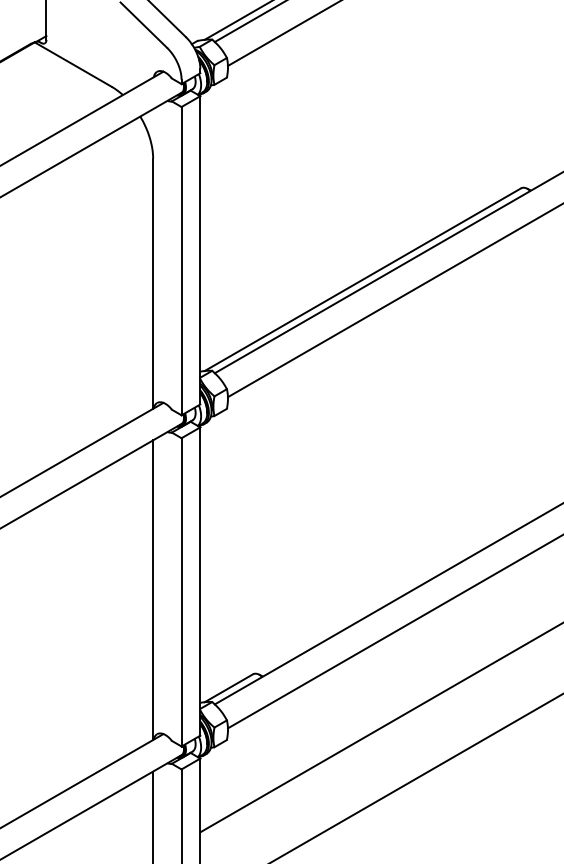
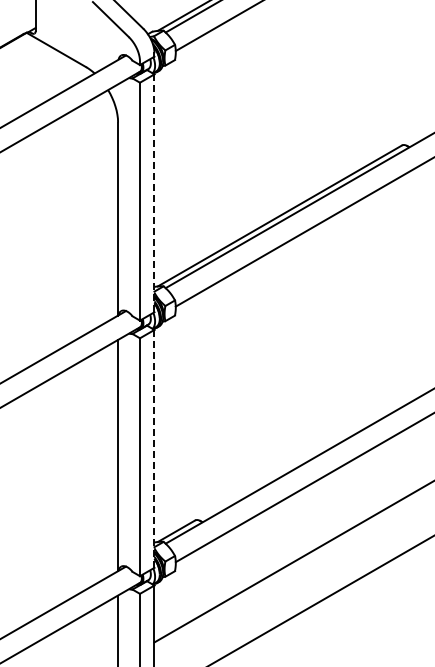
line: (200, 250) -> (154, 193), solid -> dashed
line: (200, 581) -> (154, 448), solid -> dashed

